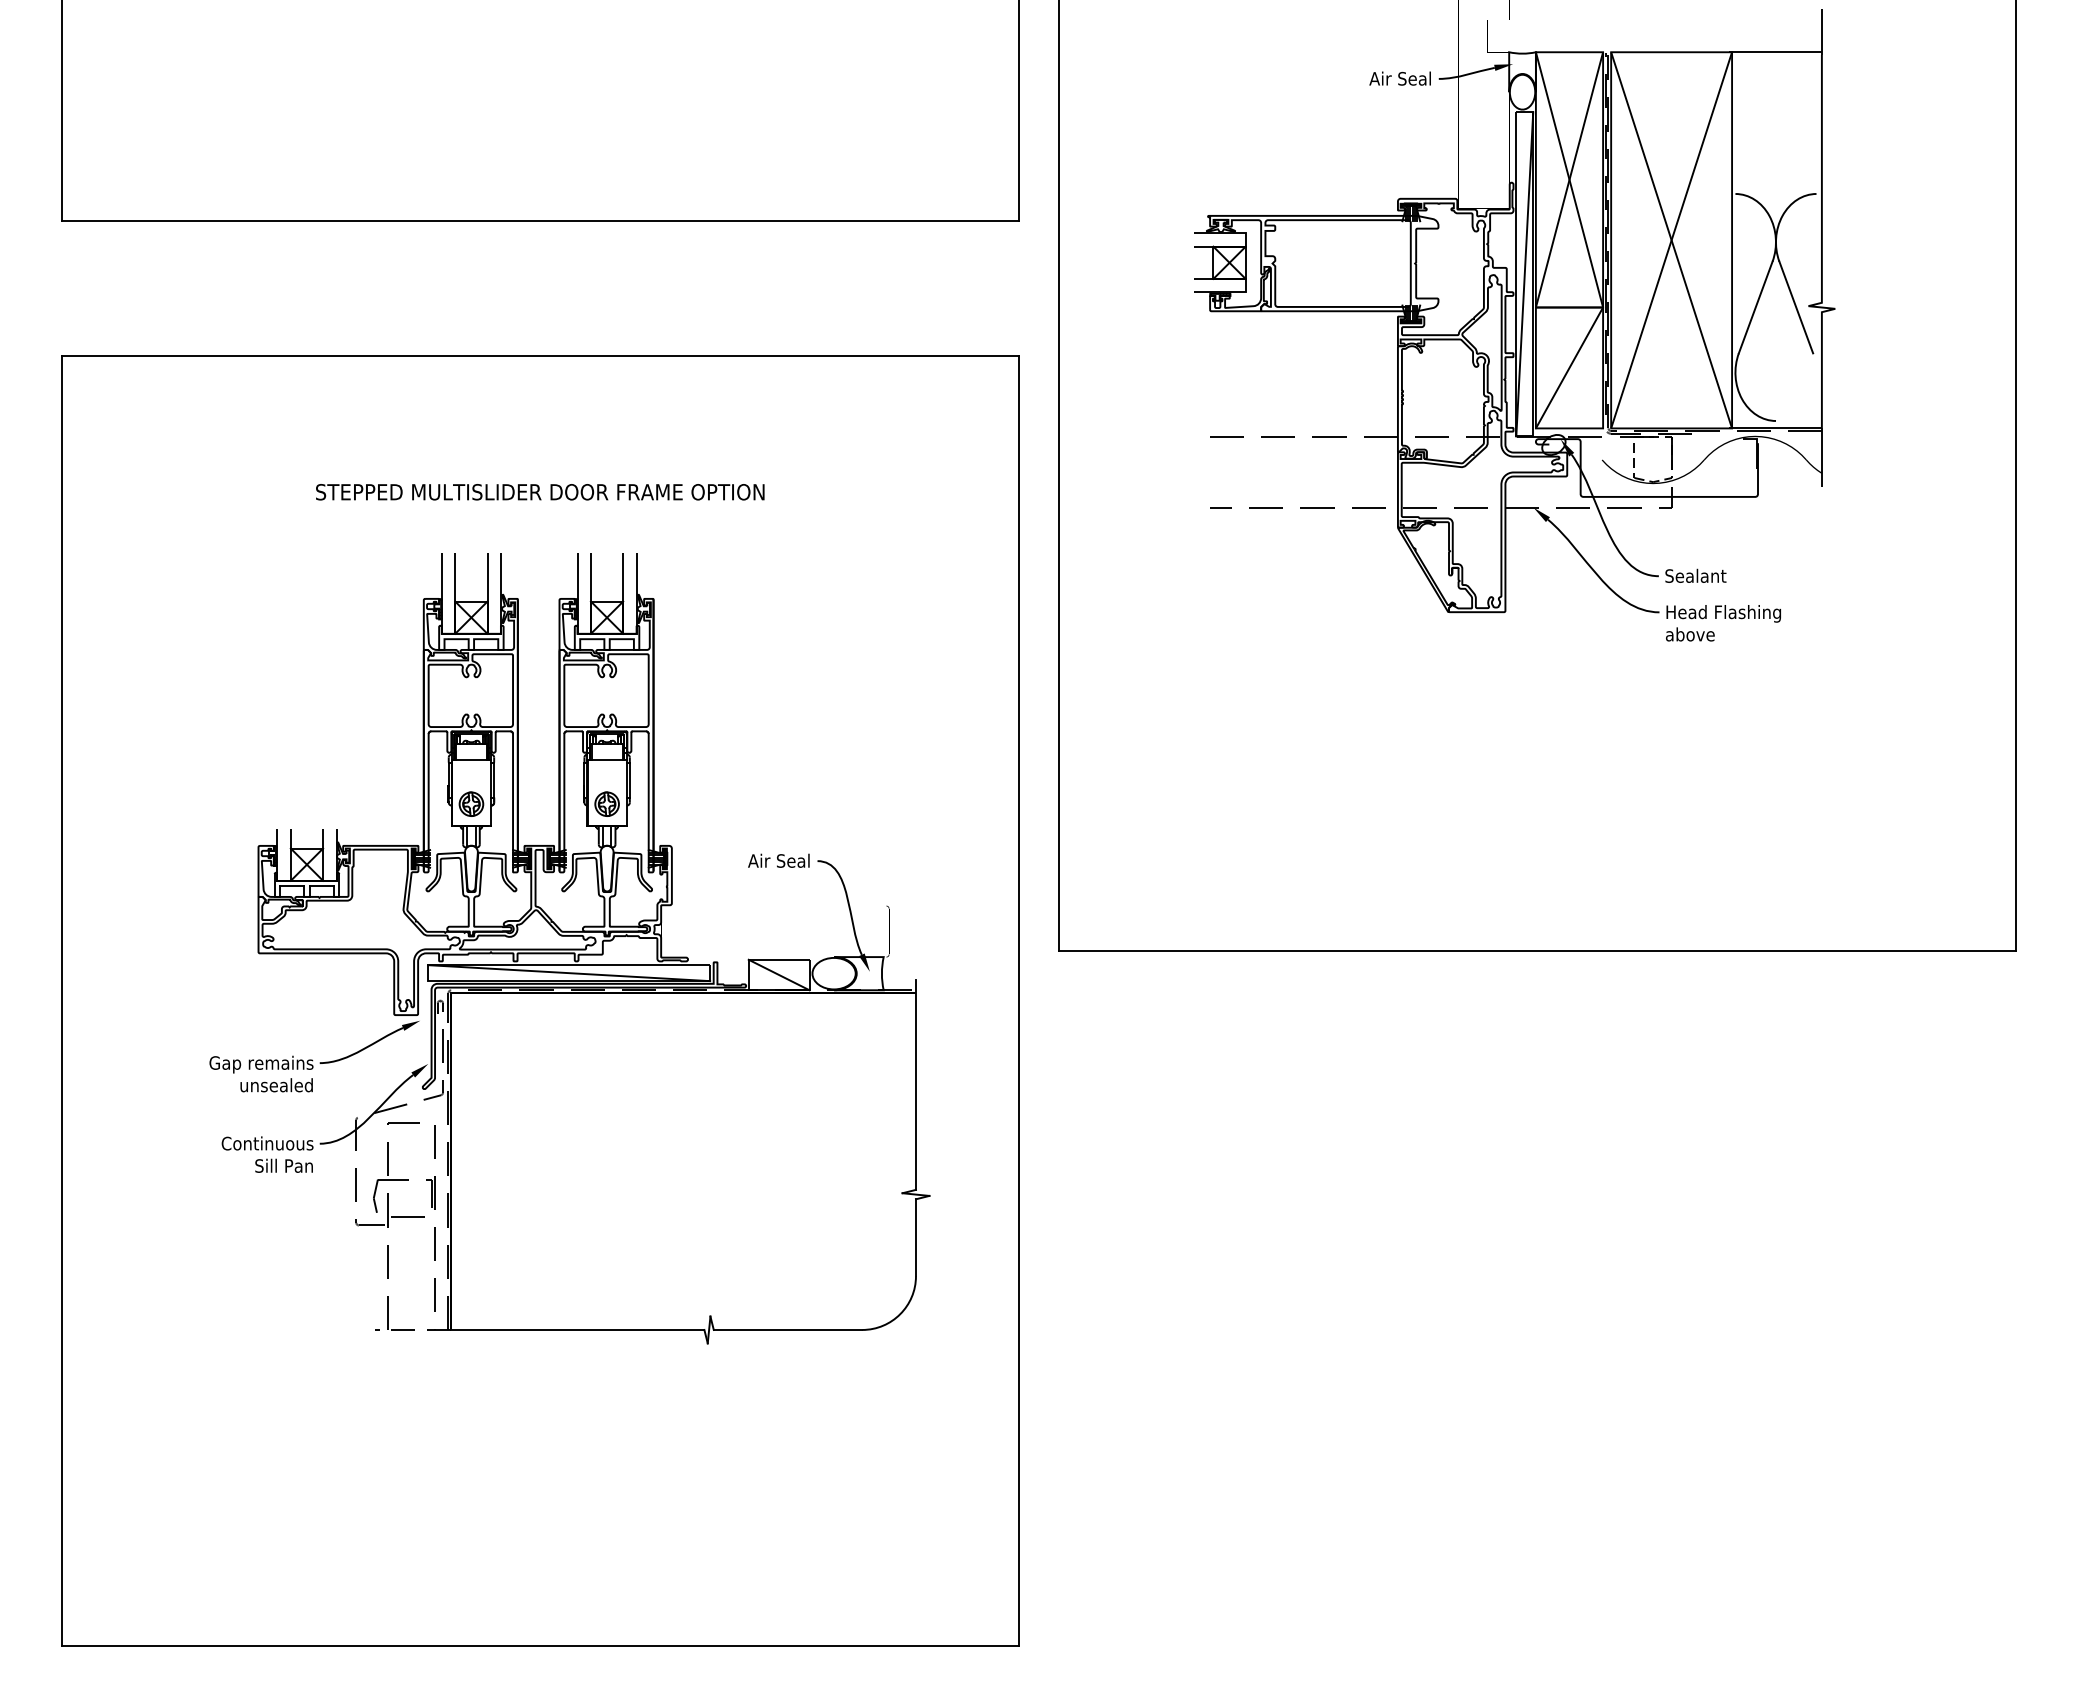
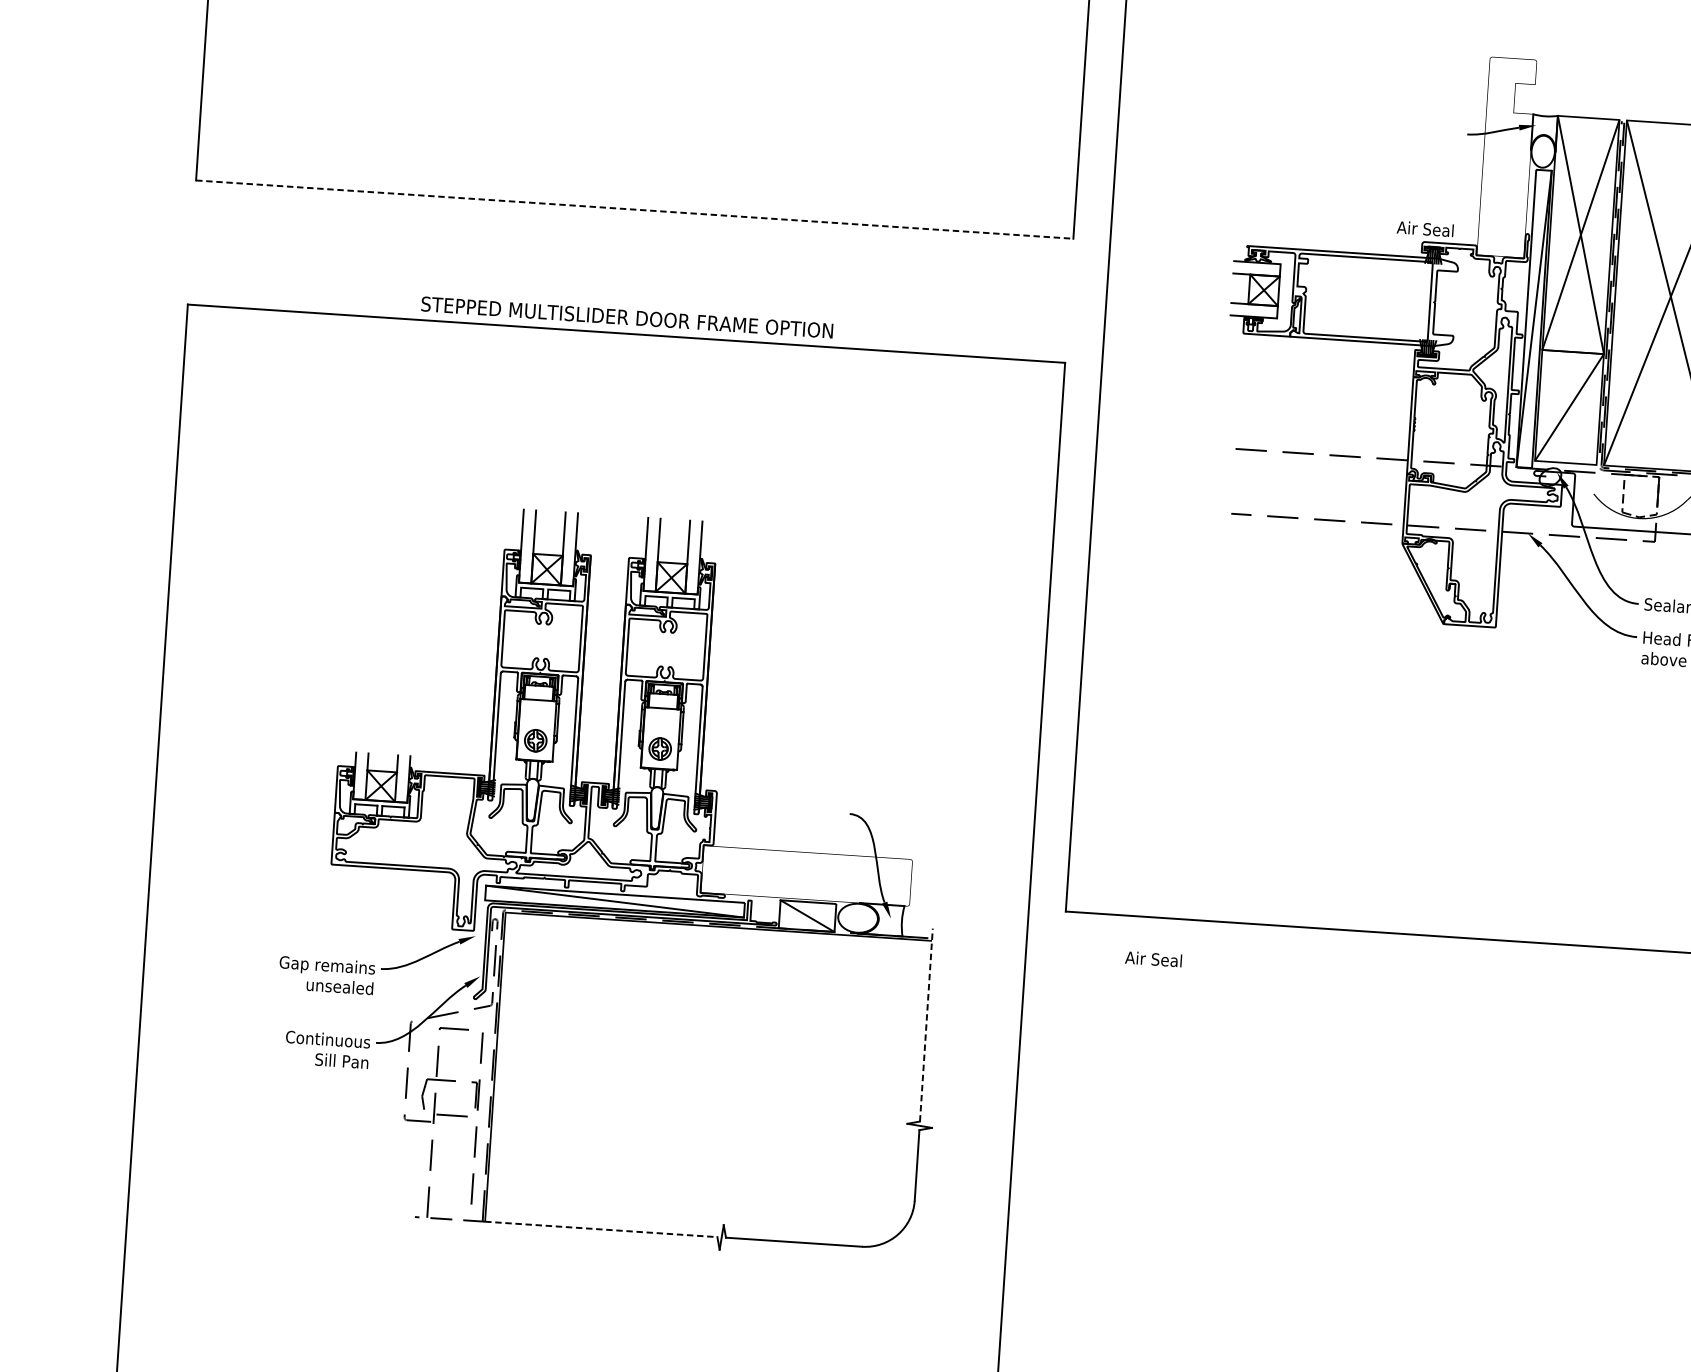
text: (1399, 78) -> (1424, 228), moved
line: (541, 220) -> (635, 209), solid -> dashed
text: (540, 492) -> (627, 317), moved
text: (778, 860) -> (1153, 958), moved
line: (915, 1084) -> (925, 1024), solid -> dashed
line: (577, 1329) -> (601, 1228), solid -> dashed

